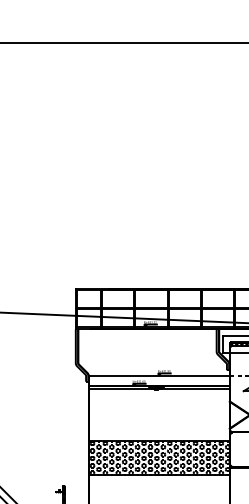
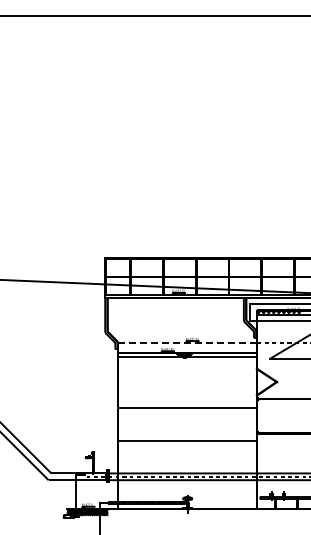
line: (159, 375) -> (187, 343), solid -> dashed
hatch: (159, 458) -> (187, 424), removed

